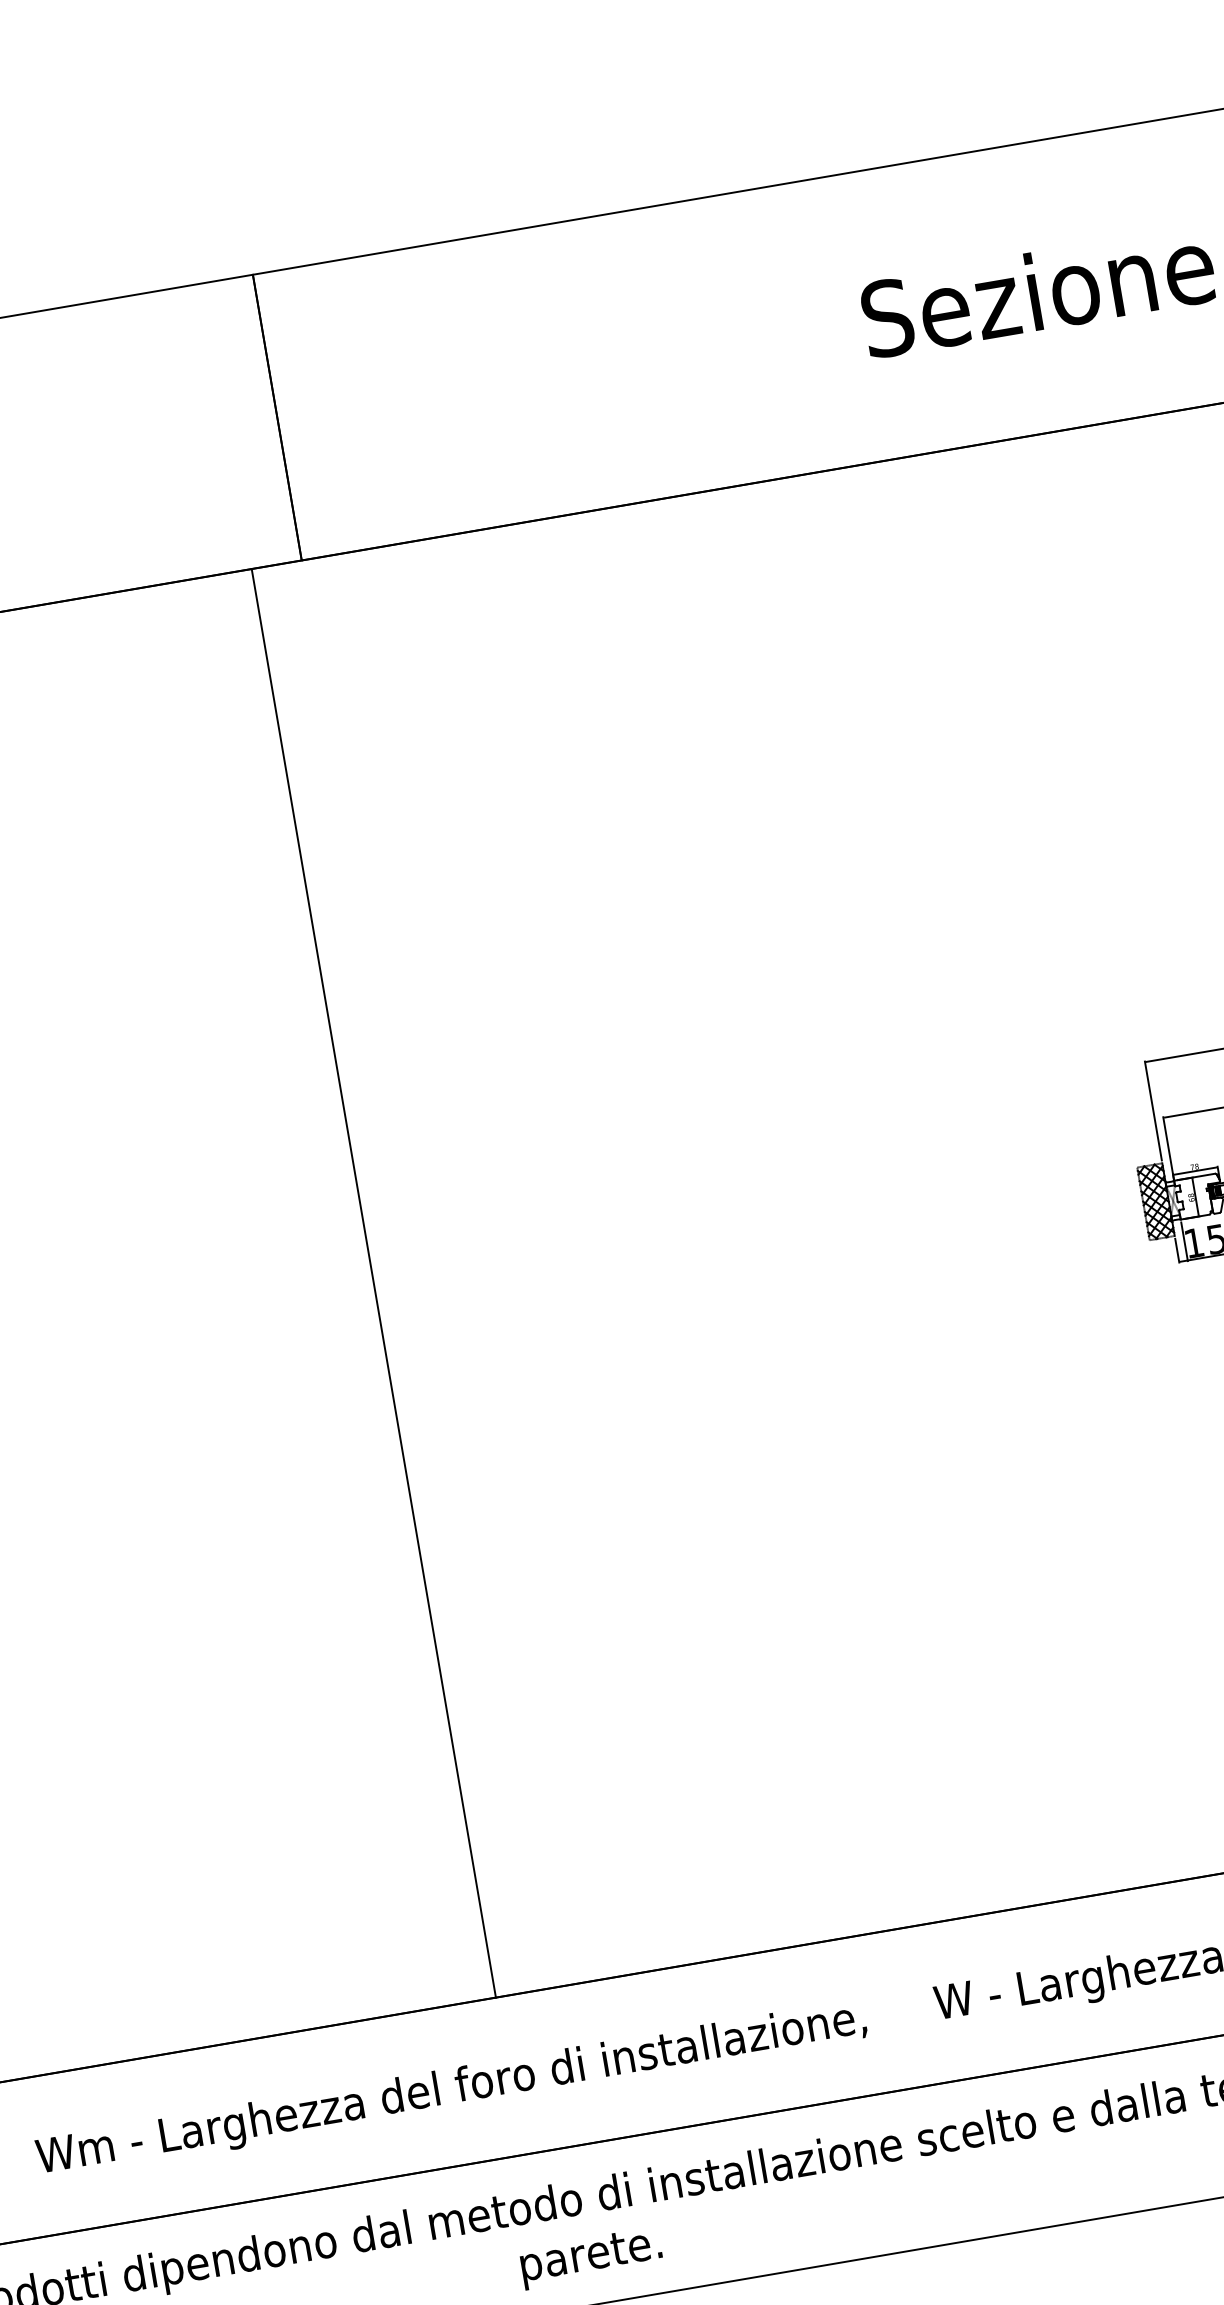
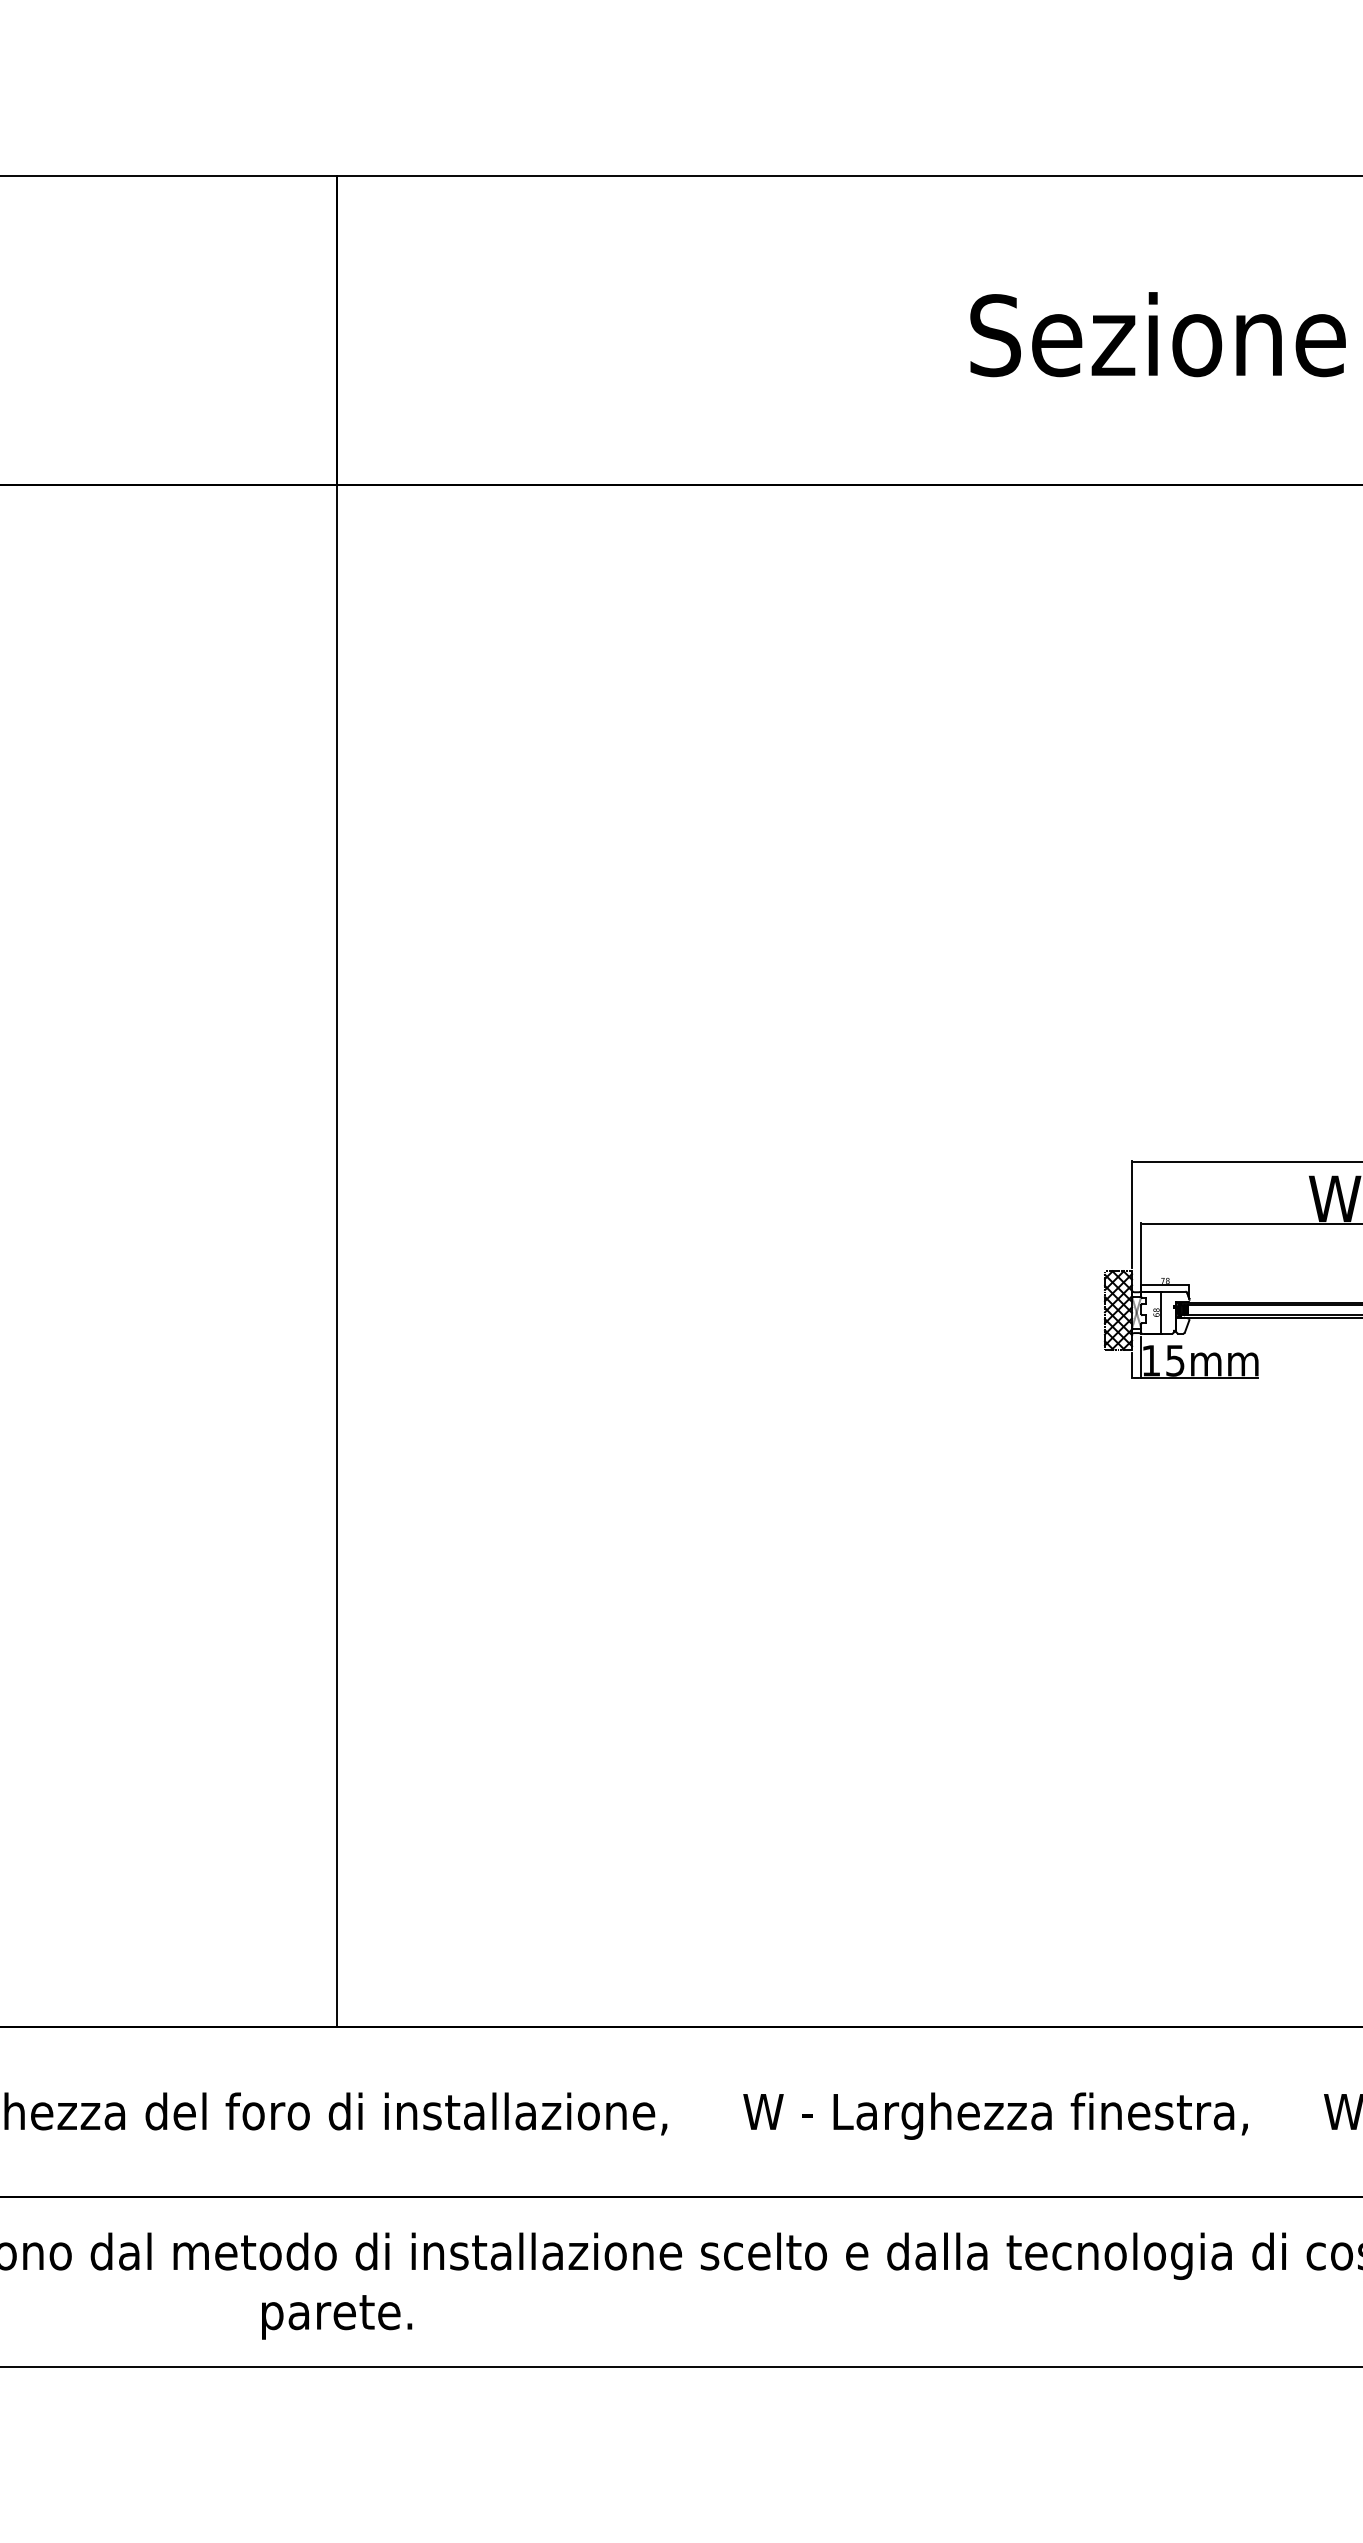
line: (373, 1283) -> (337, 1255), moved

